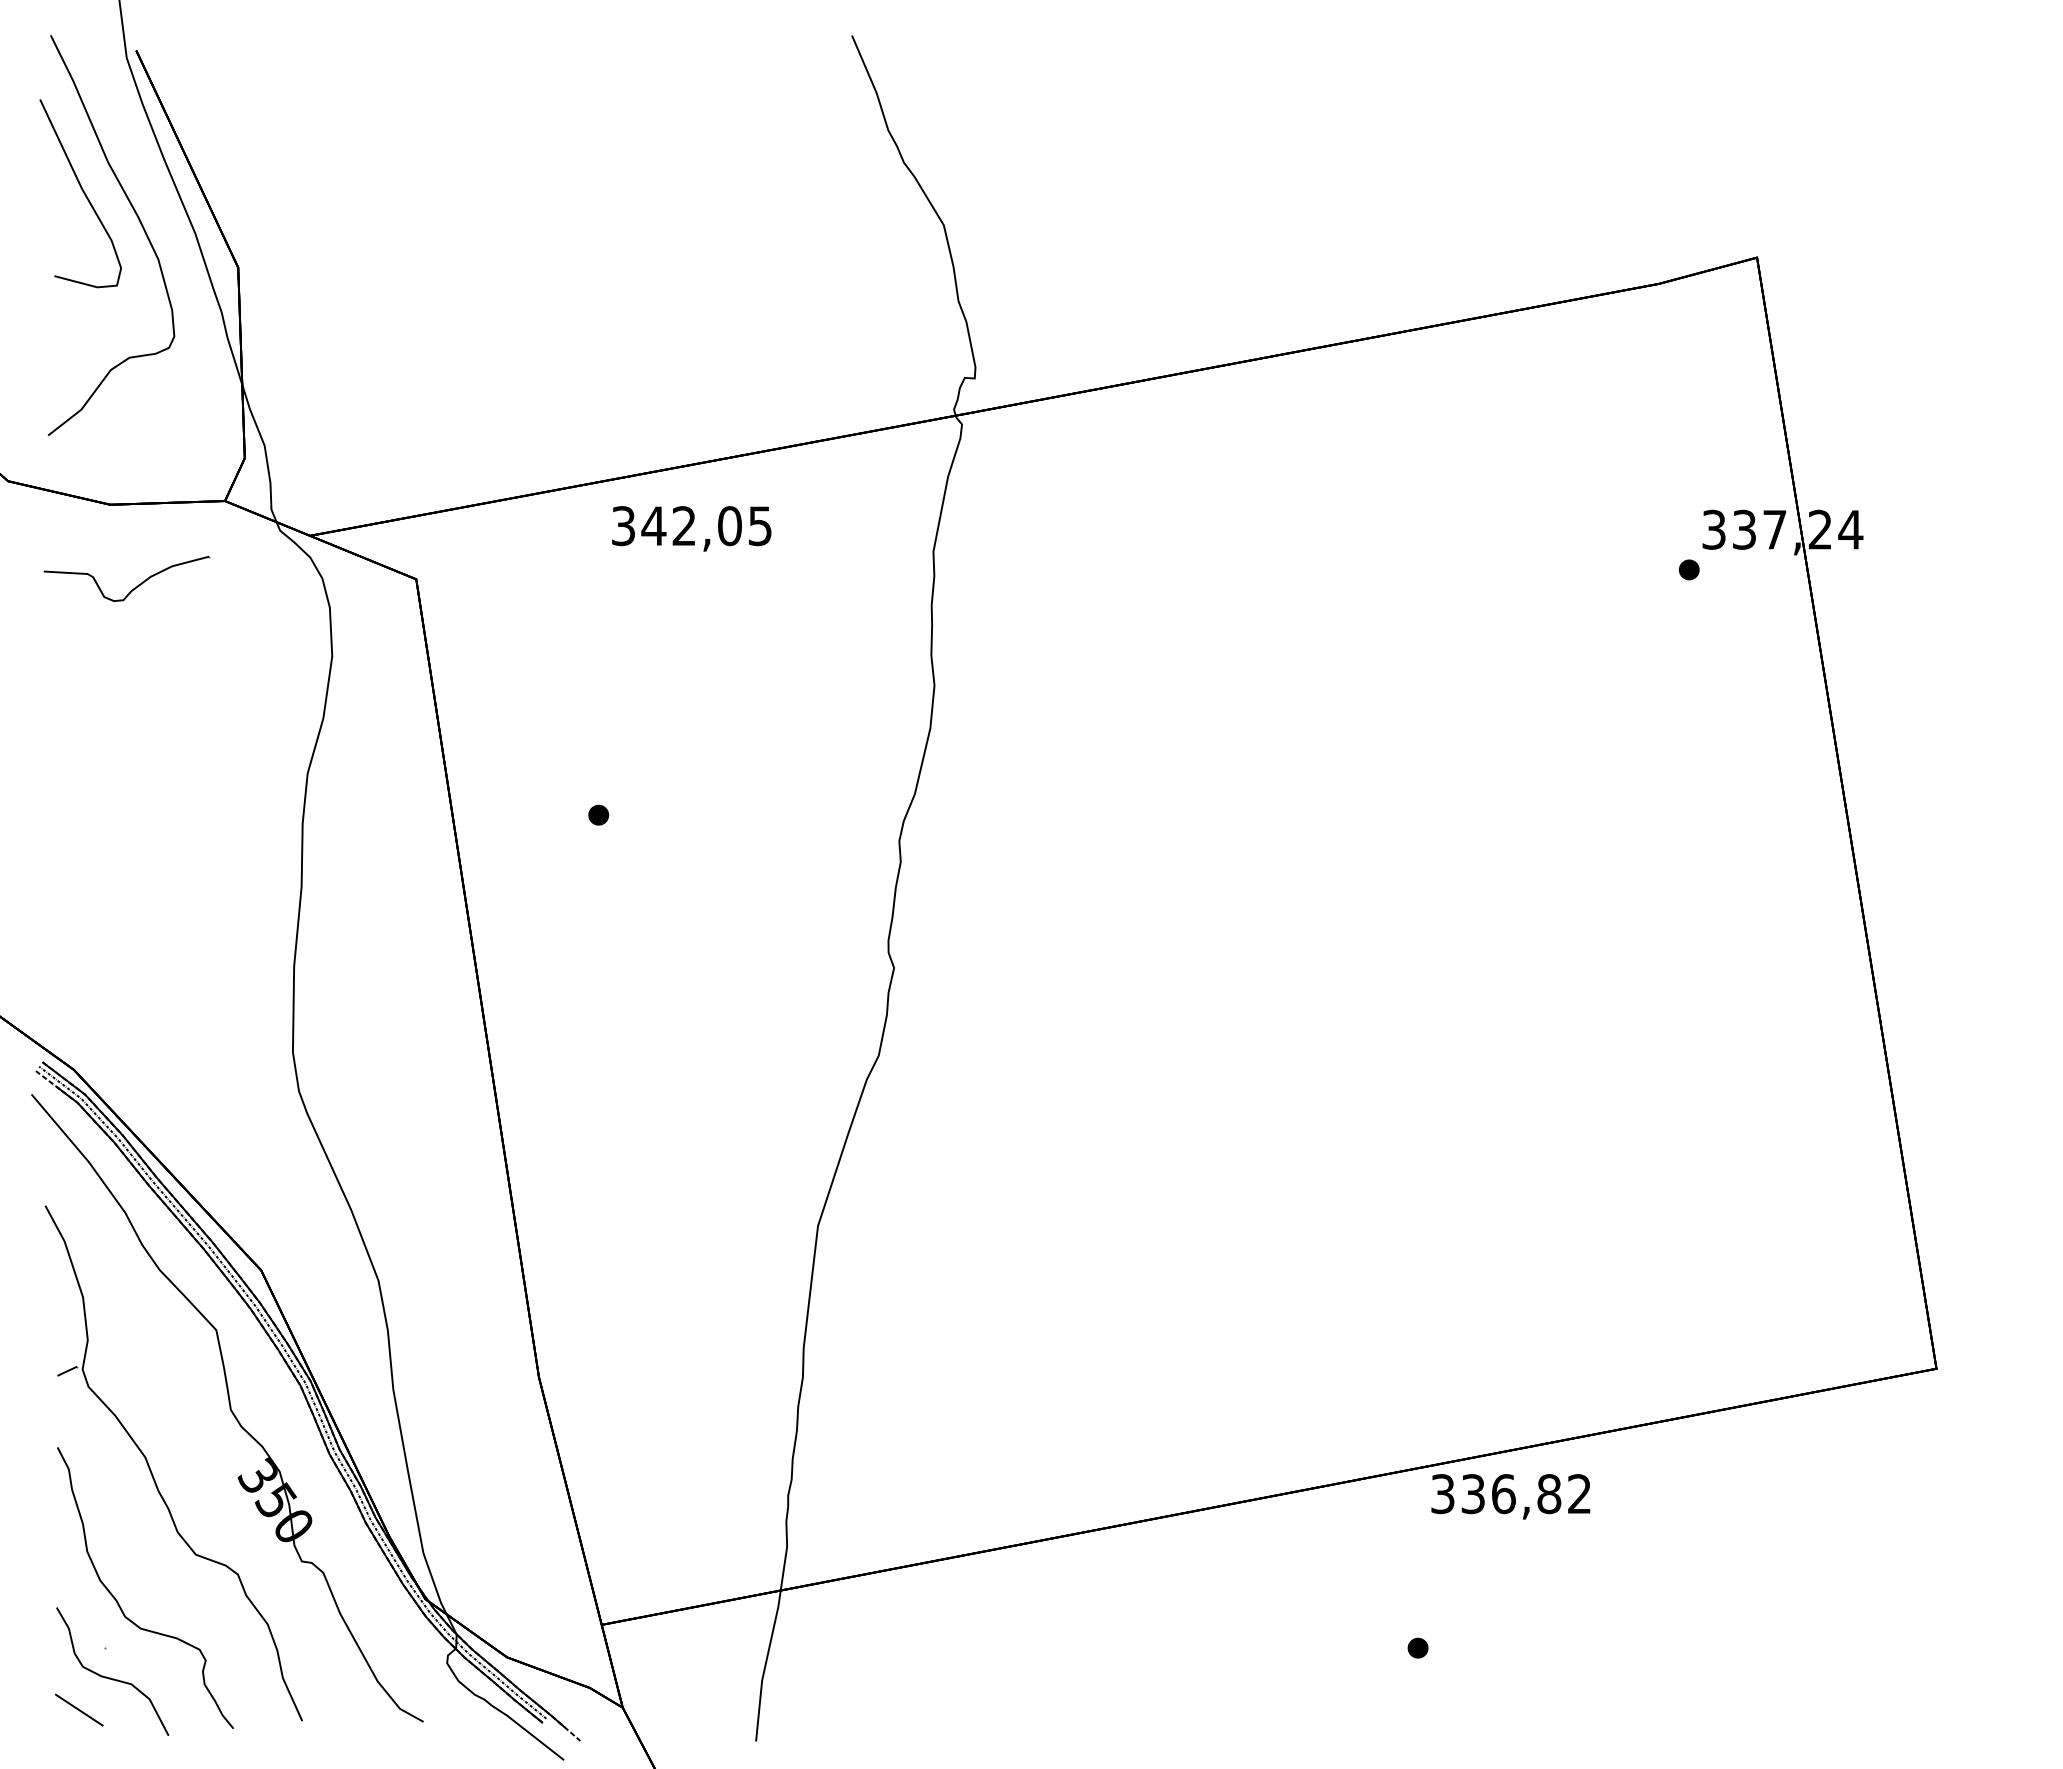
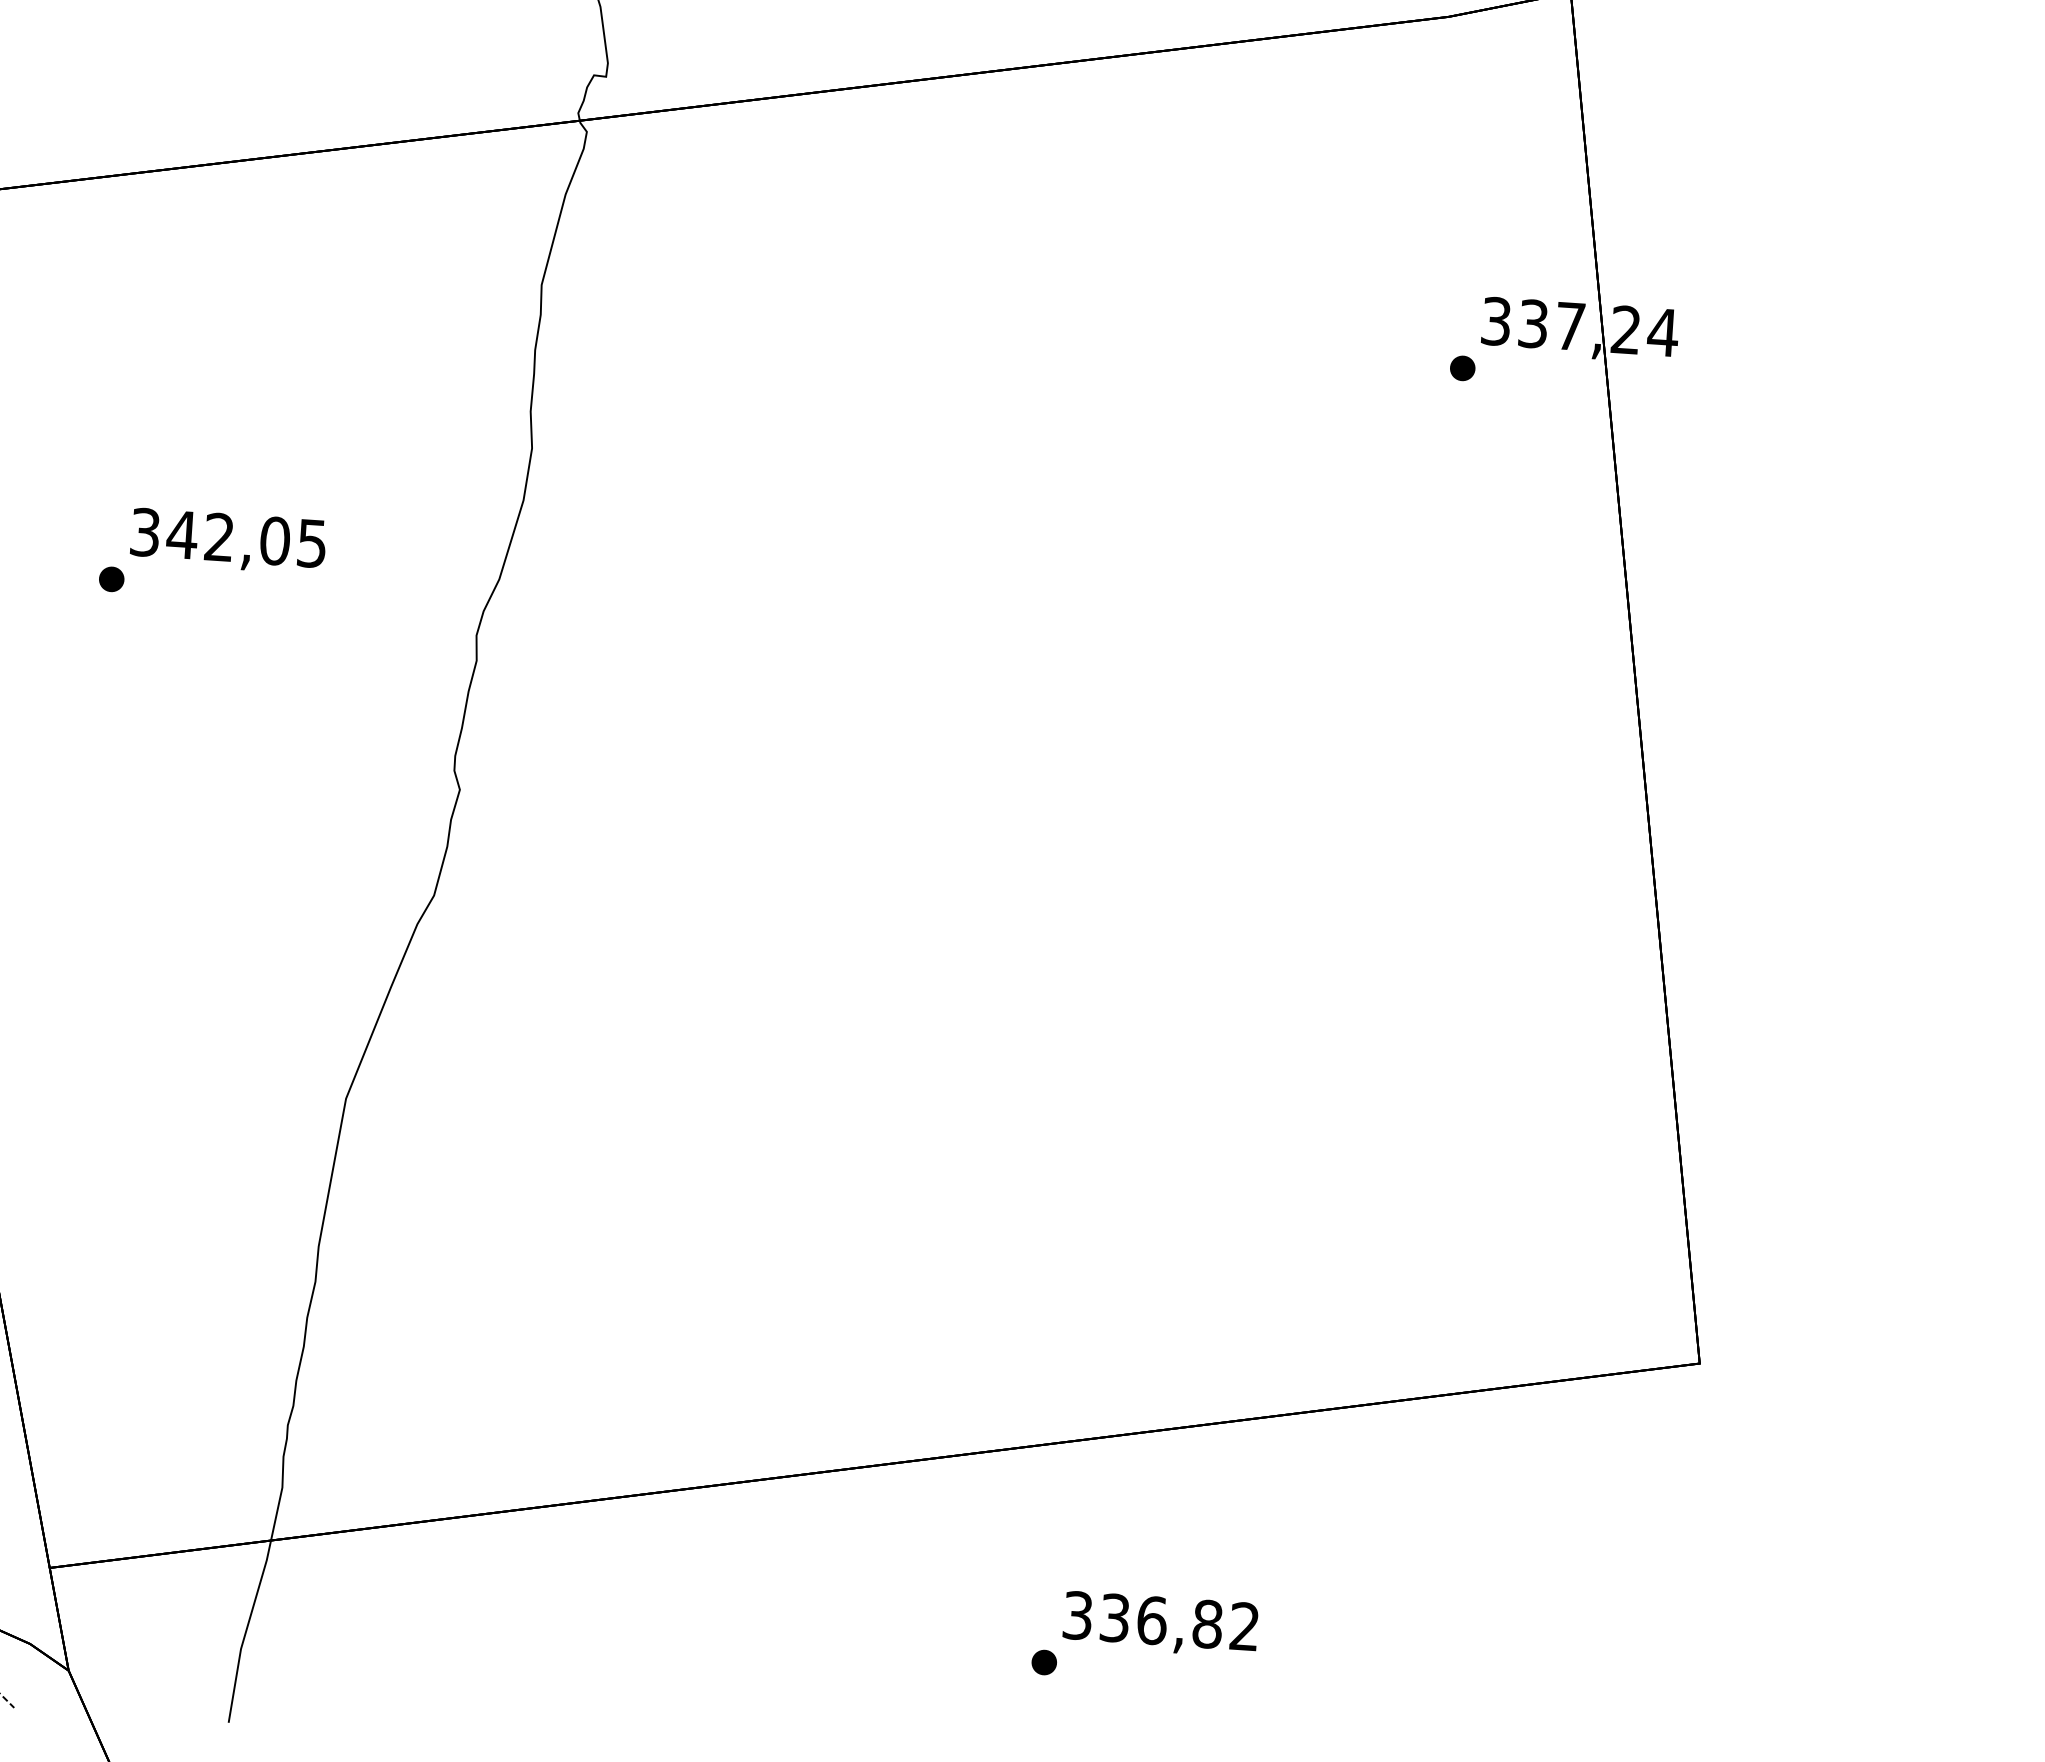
text: (691, 528) -> (228, 540), moved
text: (1510, 1496) -> (1160, 1624), moved

